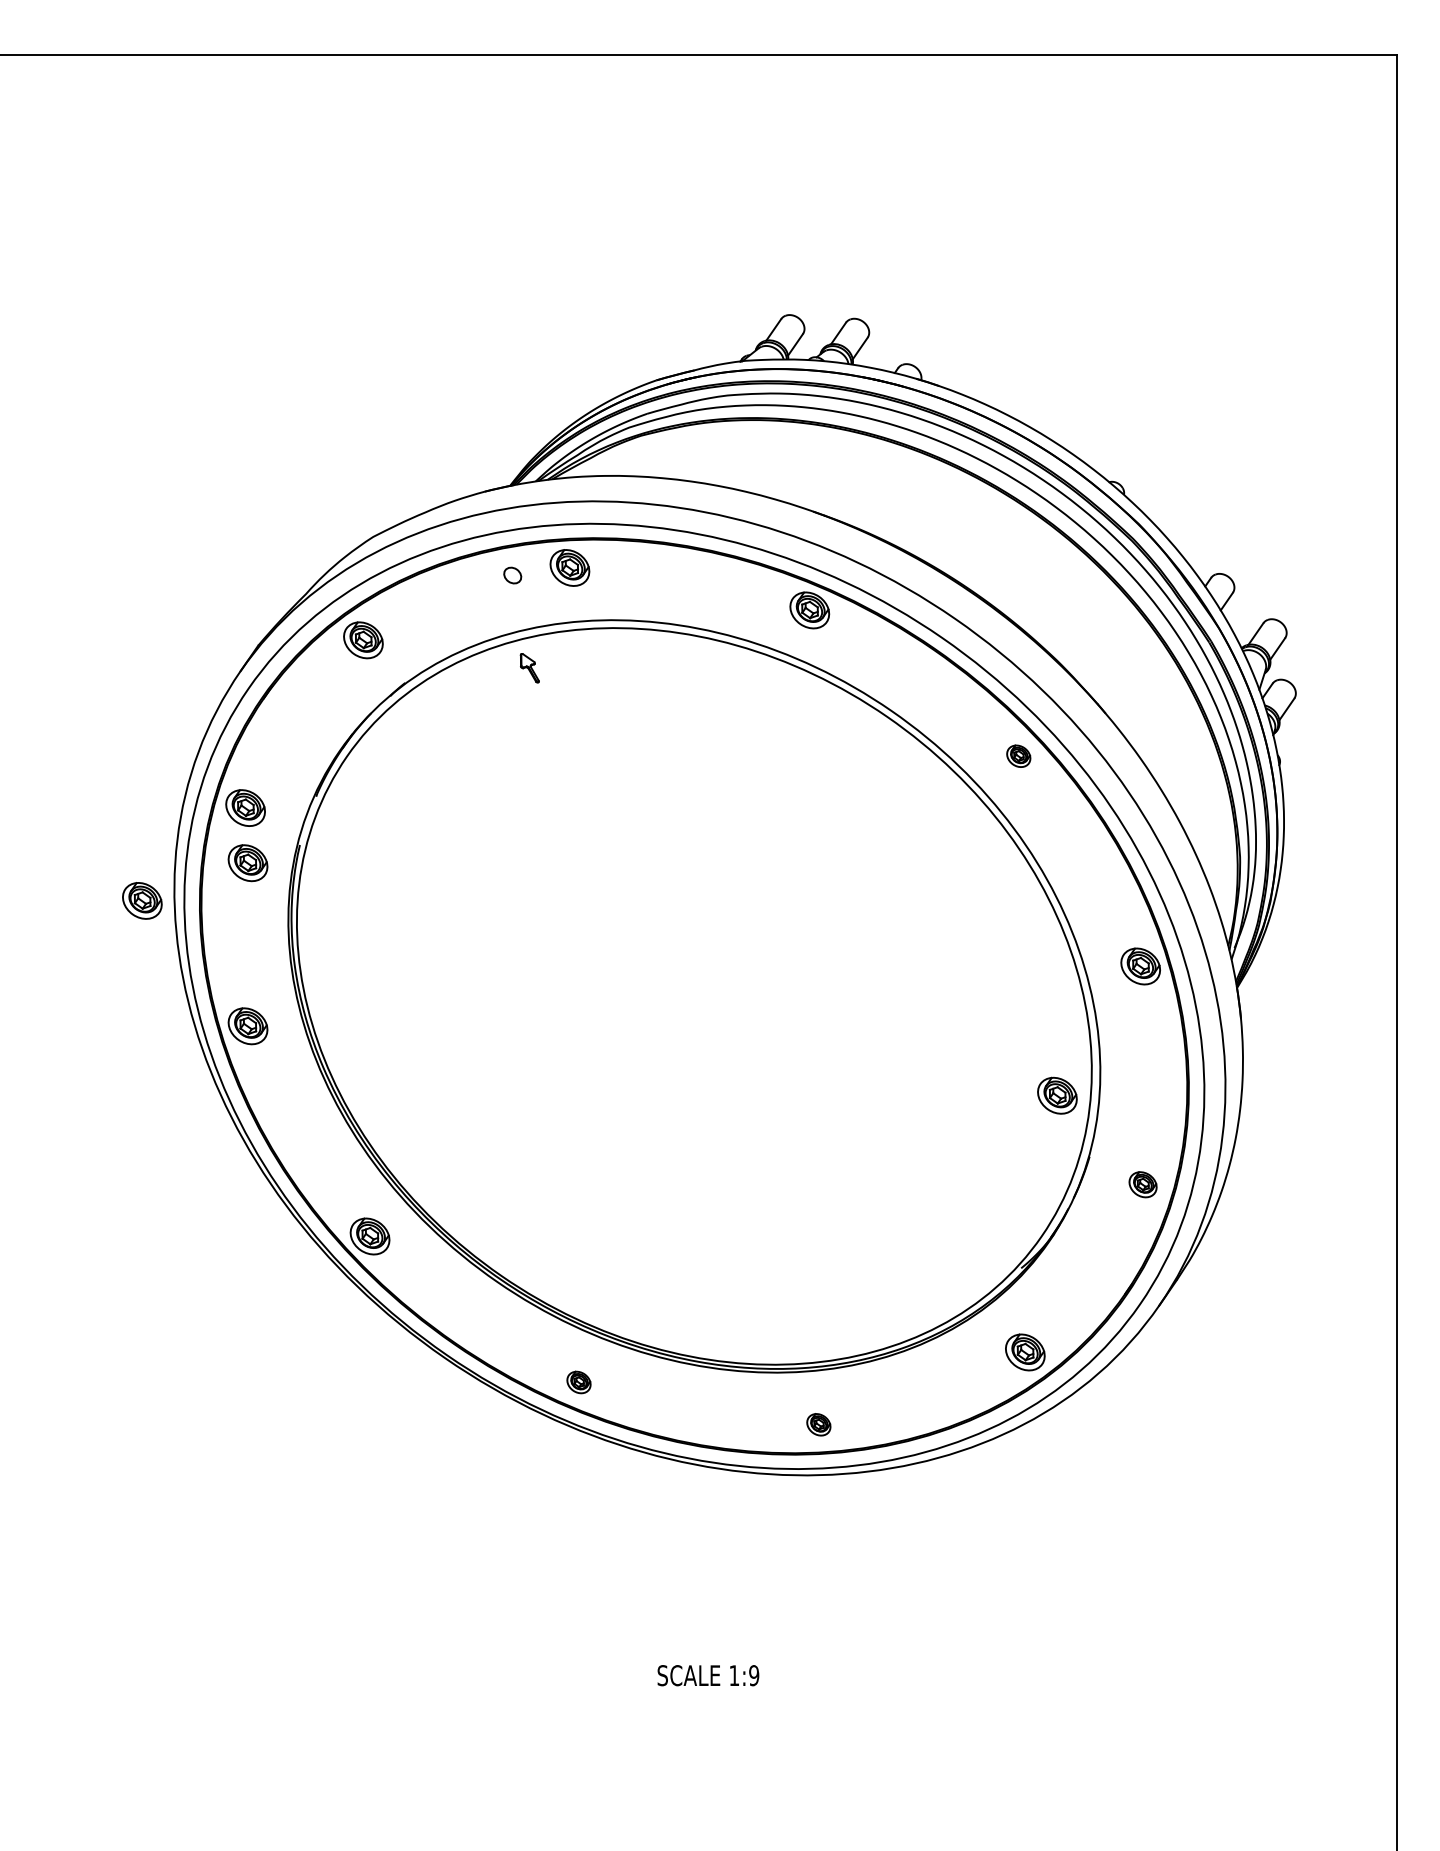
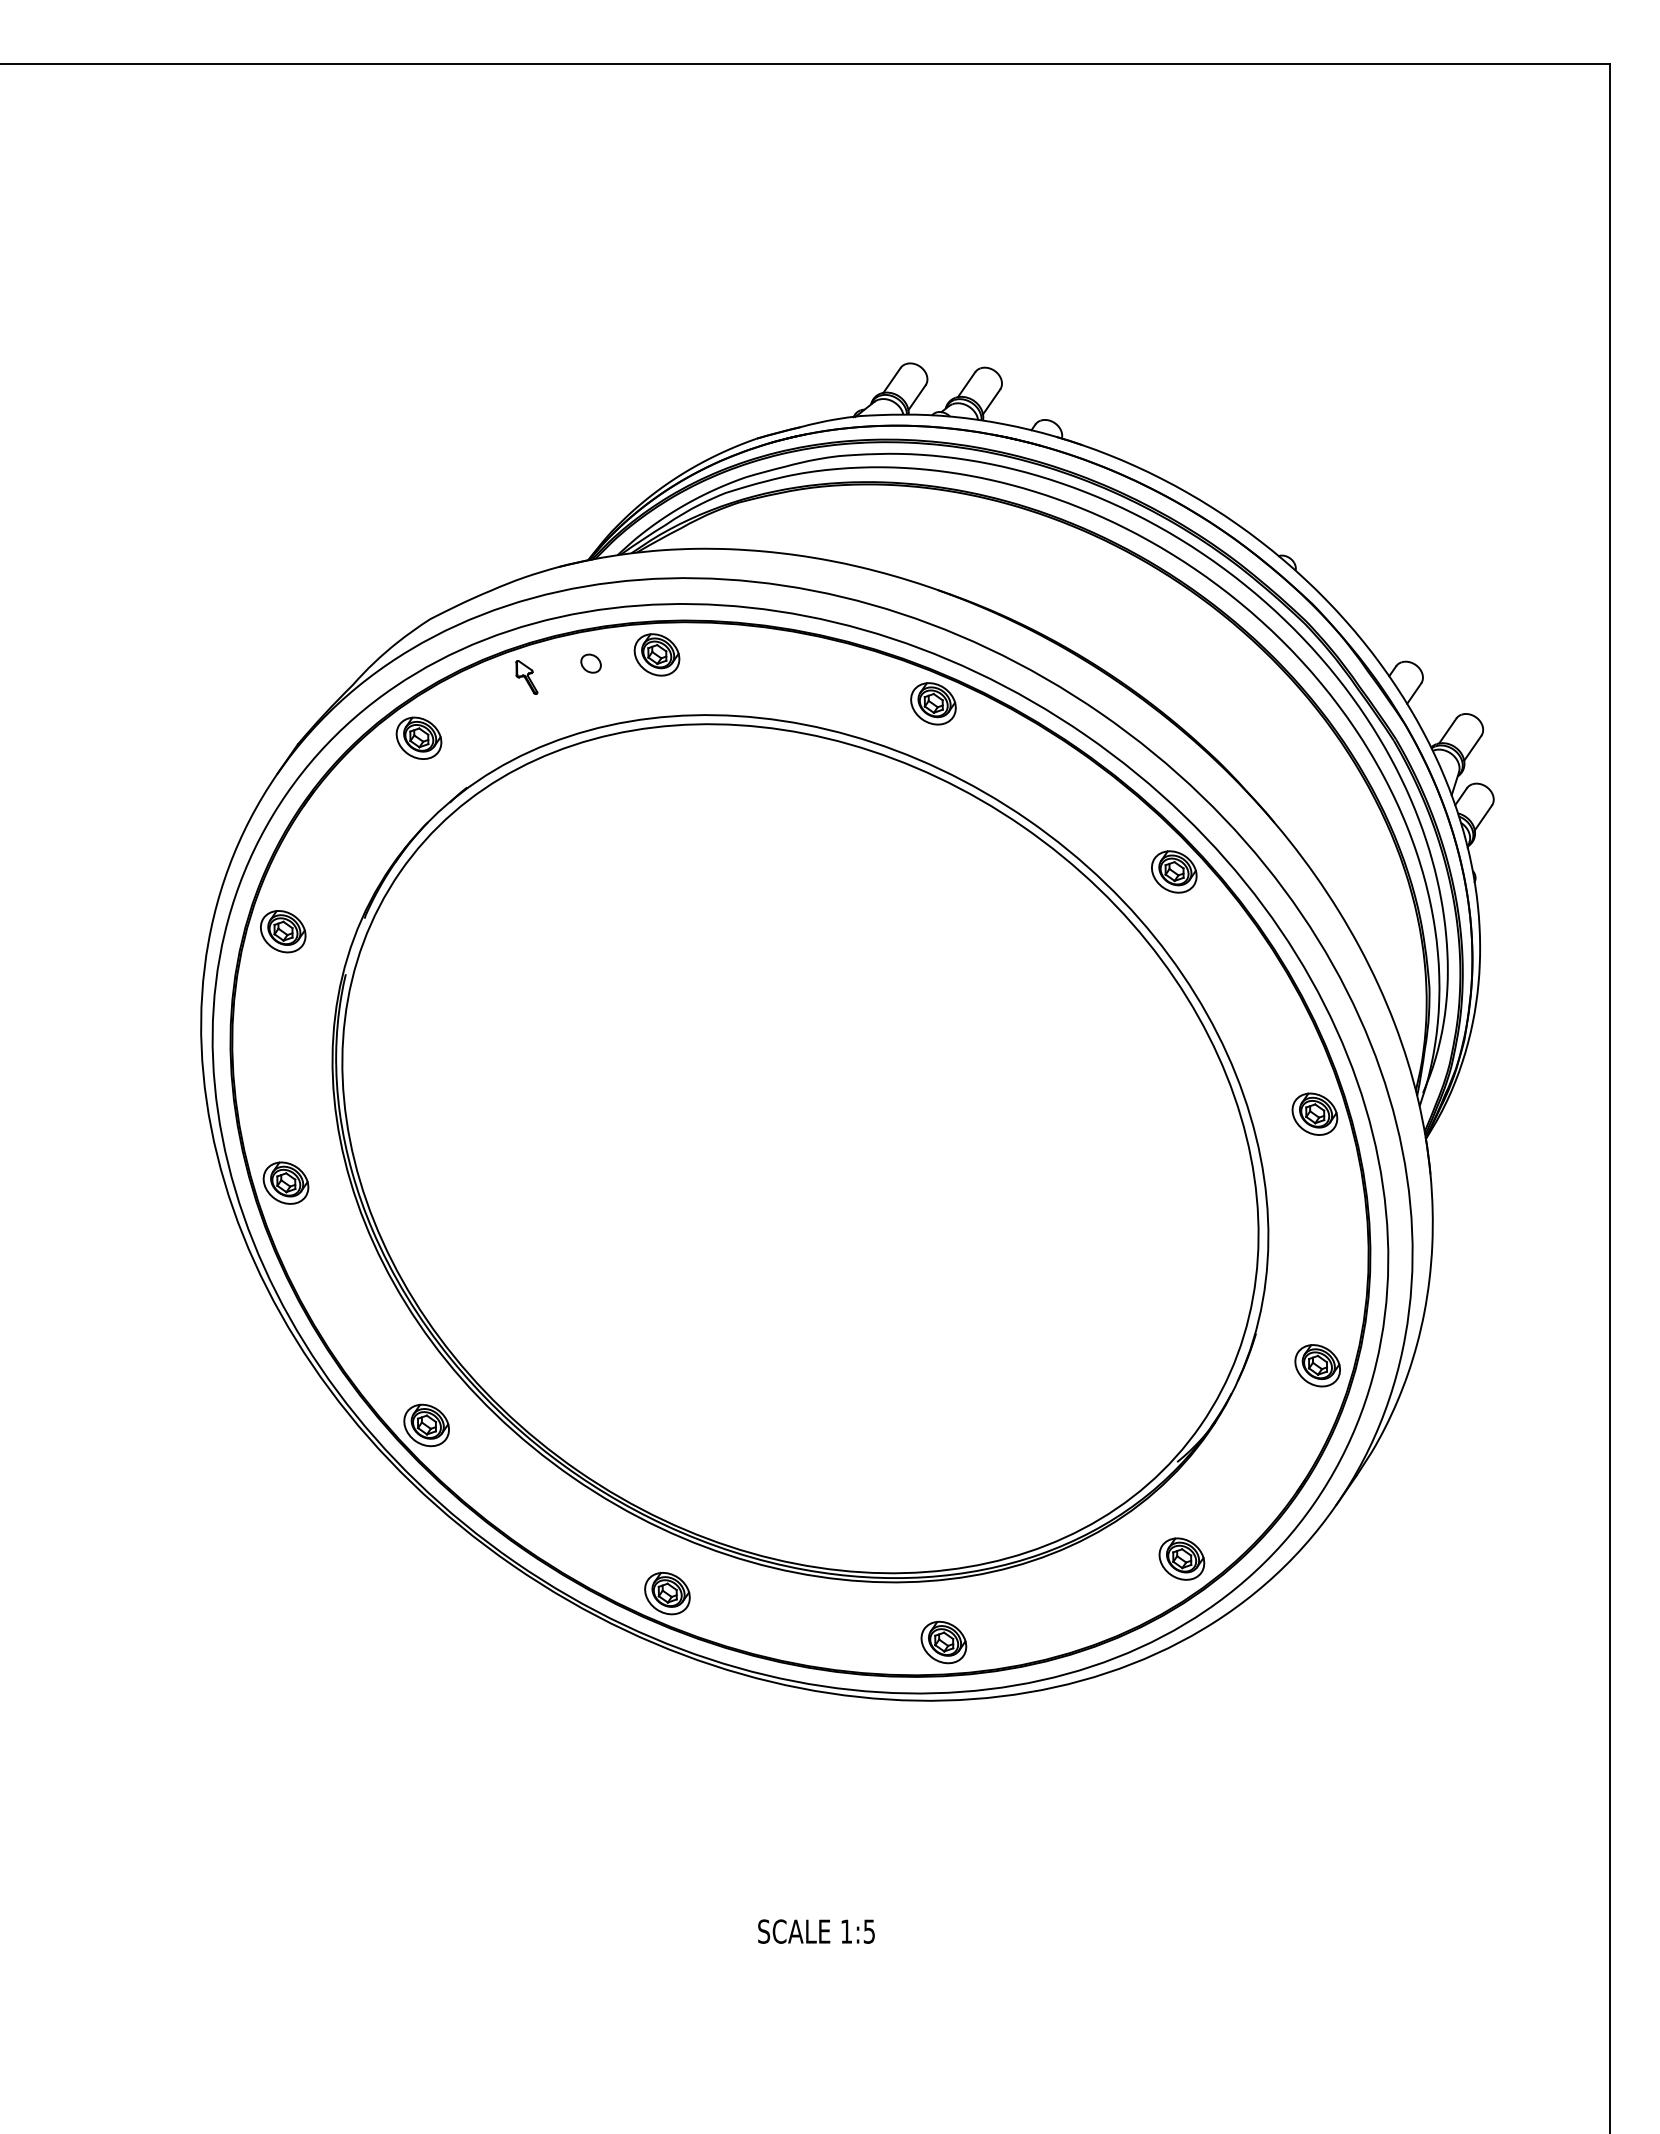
part: (529, 668) -> (526, 677), moved
part: (1018, 755) -> (1174, 871), size x1.67
part: (247, 862) -> (285, 994), removed
part: (142, 900) -> (164, 1038), removed
part: (1057, 1095) -> (1218, 1262), removed
part: (1142, 1184) -> (1317, 1365), size x1.43
part: (579, 1382) -> (667, 1593), size x1.67
part: (818, 1424) -> (943, 1642), size x1.67
text: (754, 1675) -> (869, 1931), 1:9 -> 1:5

